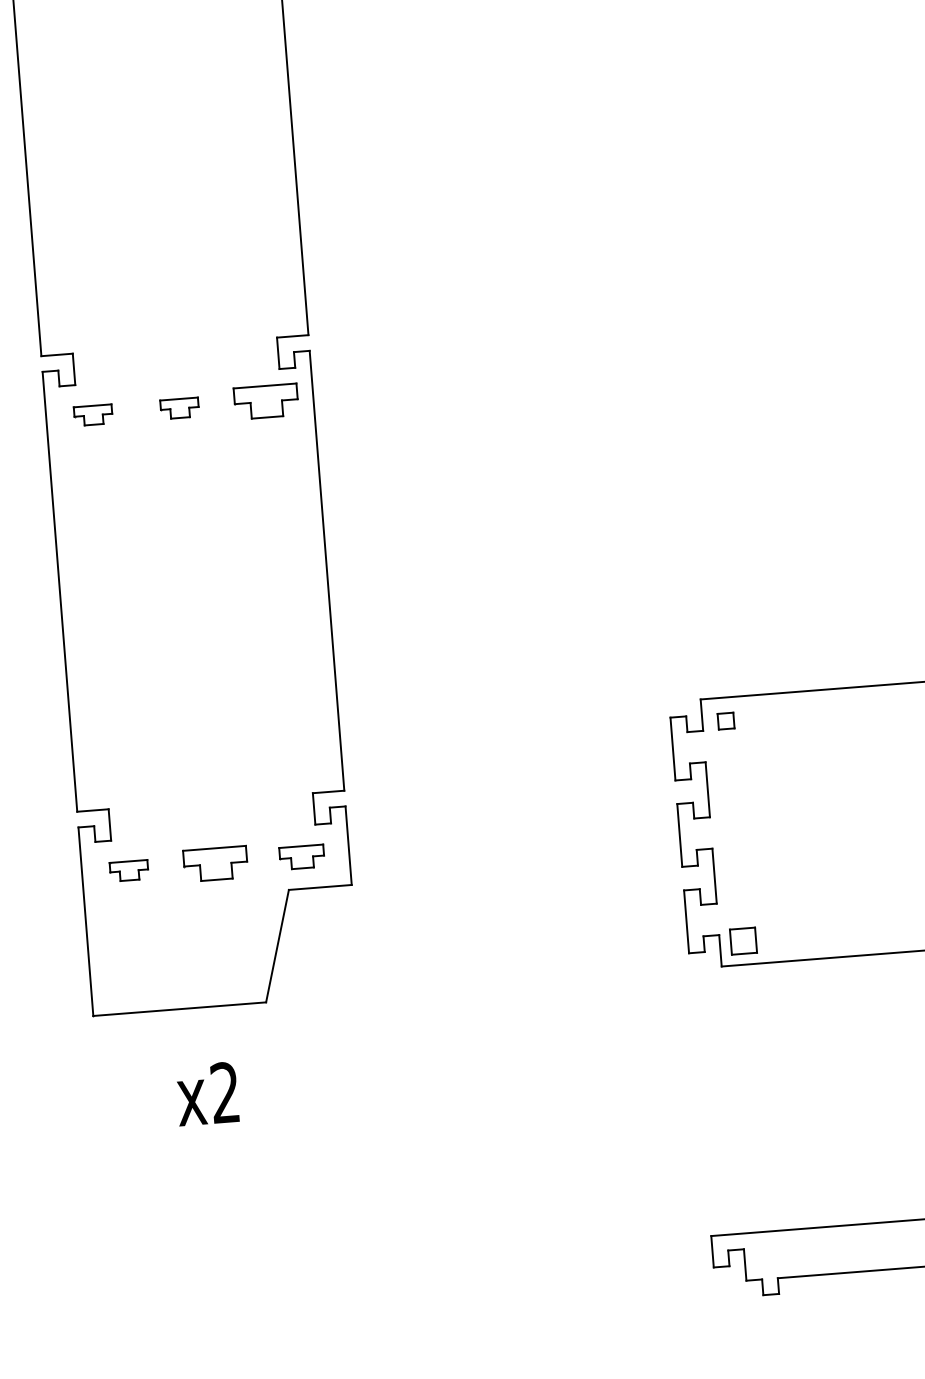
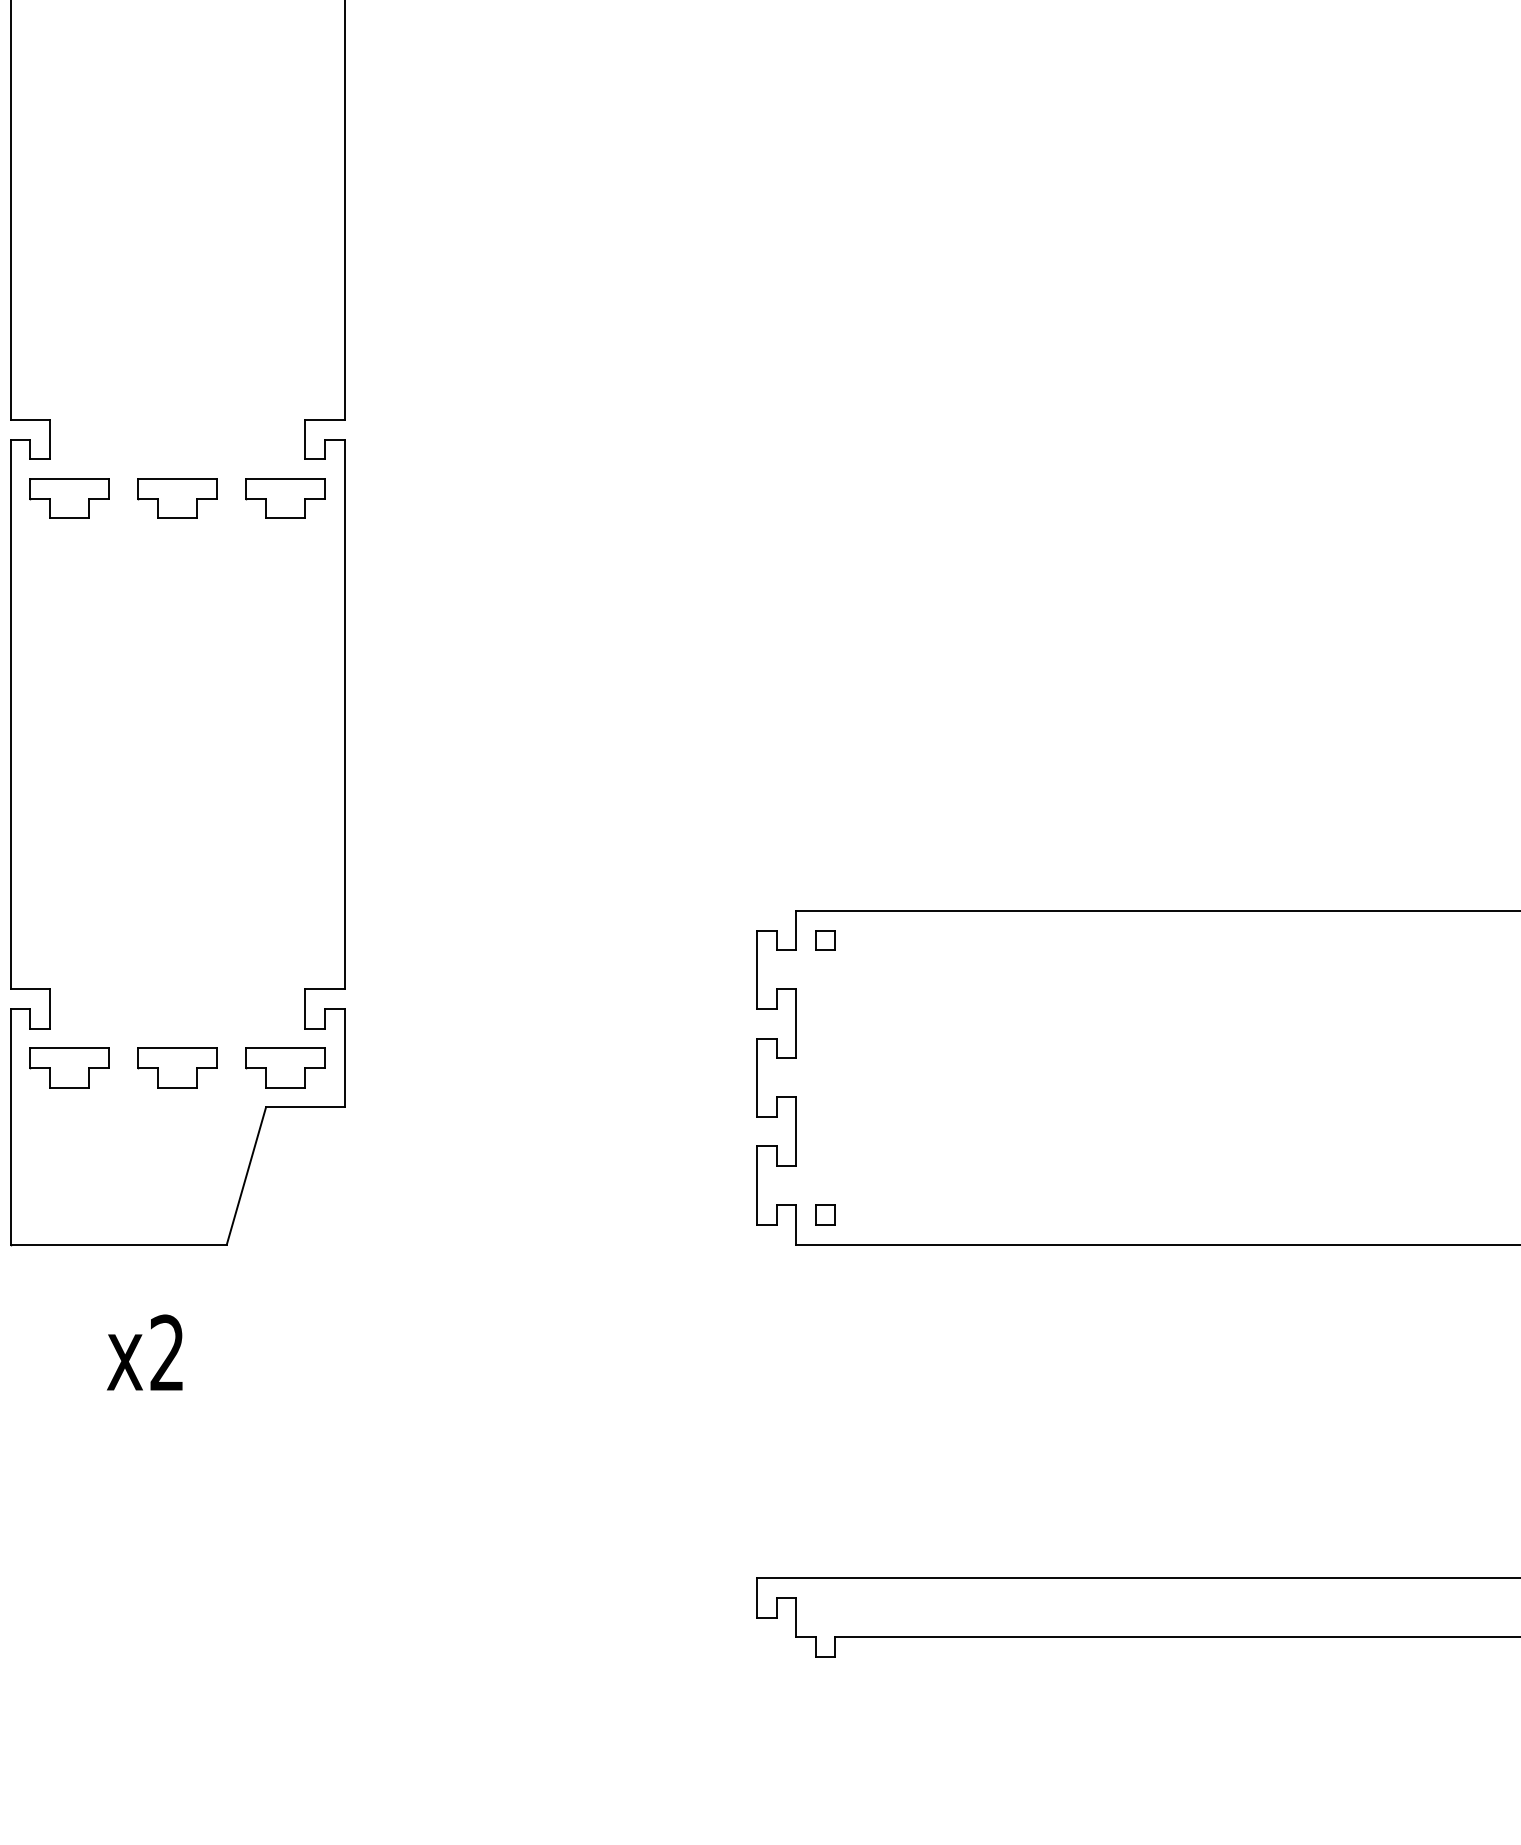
part: (179, 408) -> (177, 498), size x1.67
part: (93, 415) -> (69, 498), size x1.67
part: (301, 856) -> (285, 1067), size x1.43
part: (129, 870) -> (69, 1067), size x1.67
part: (743, 940) -> (825, 1214), size x0.62

